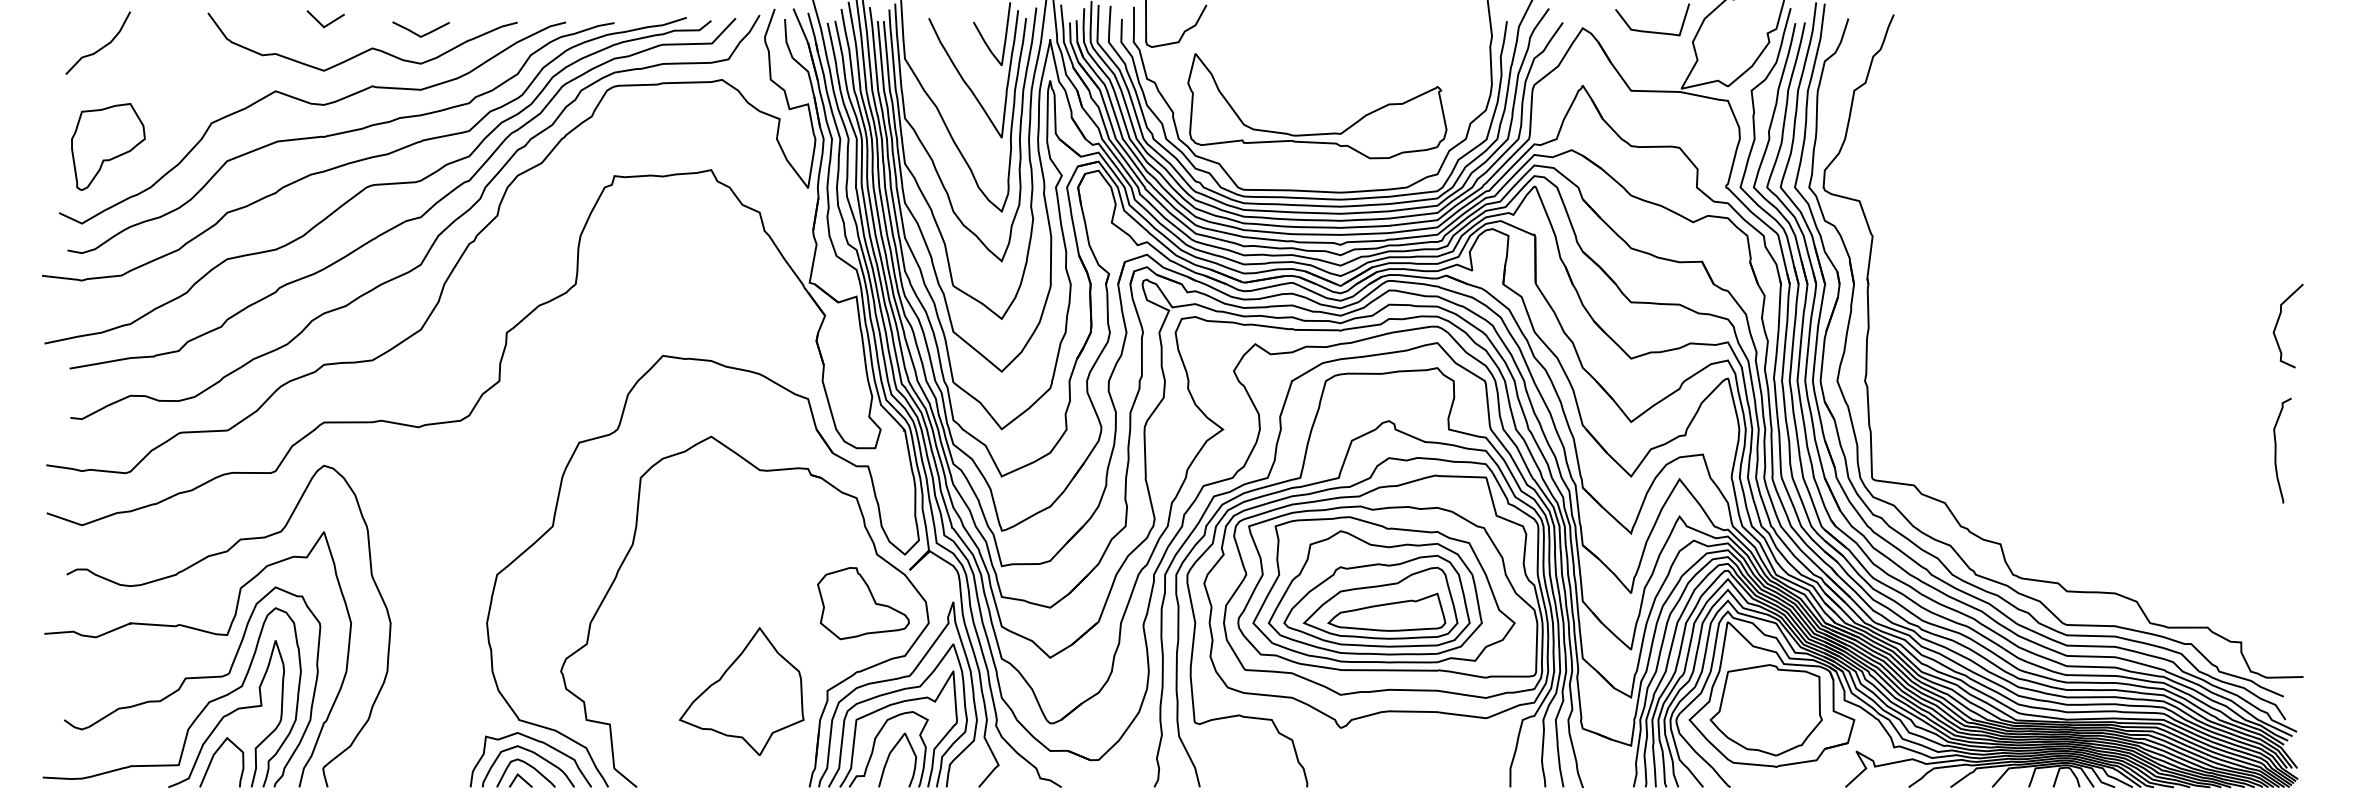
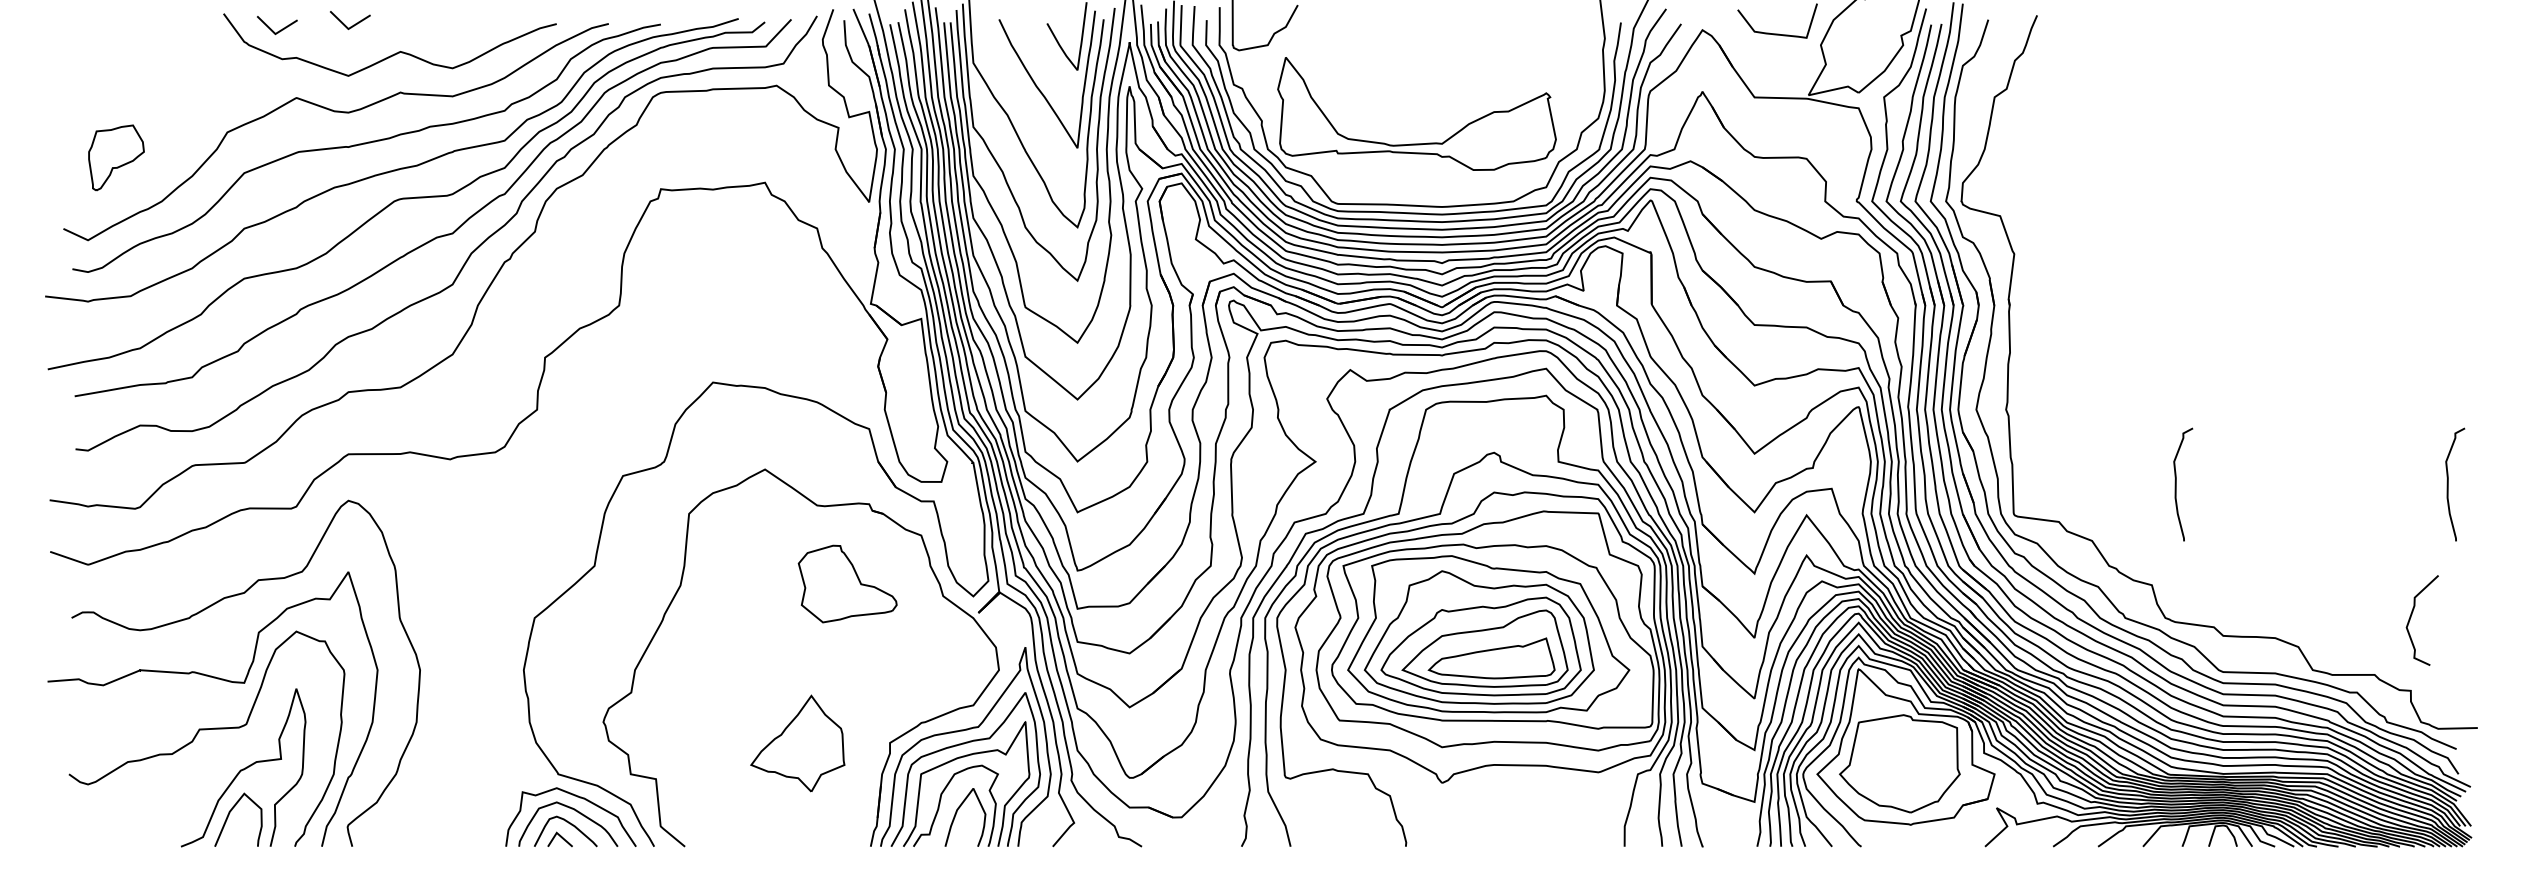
line: (260, 27) -> (280, 29), added
line: (417, 34) -> (449, 36), removed
curve: (101, 47) -> (109, 50), removed
part: (108, 146) -> (116, 157), size x0.7
curve: (2278, 323) -> (2411, 617), moved
curve: (2023, 450) -> (2176, 484), added
part: (863, 603) -> (847, 583), moved
part: (741, 691) -> (797, 743), size x0.7
curve: (195, 717) -> (210, 771), removed

